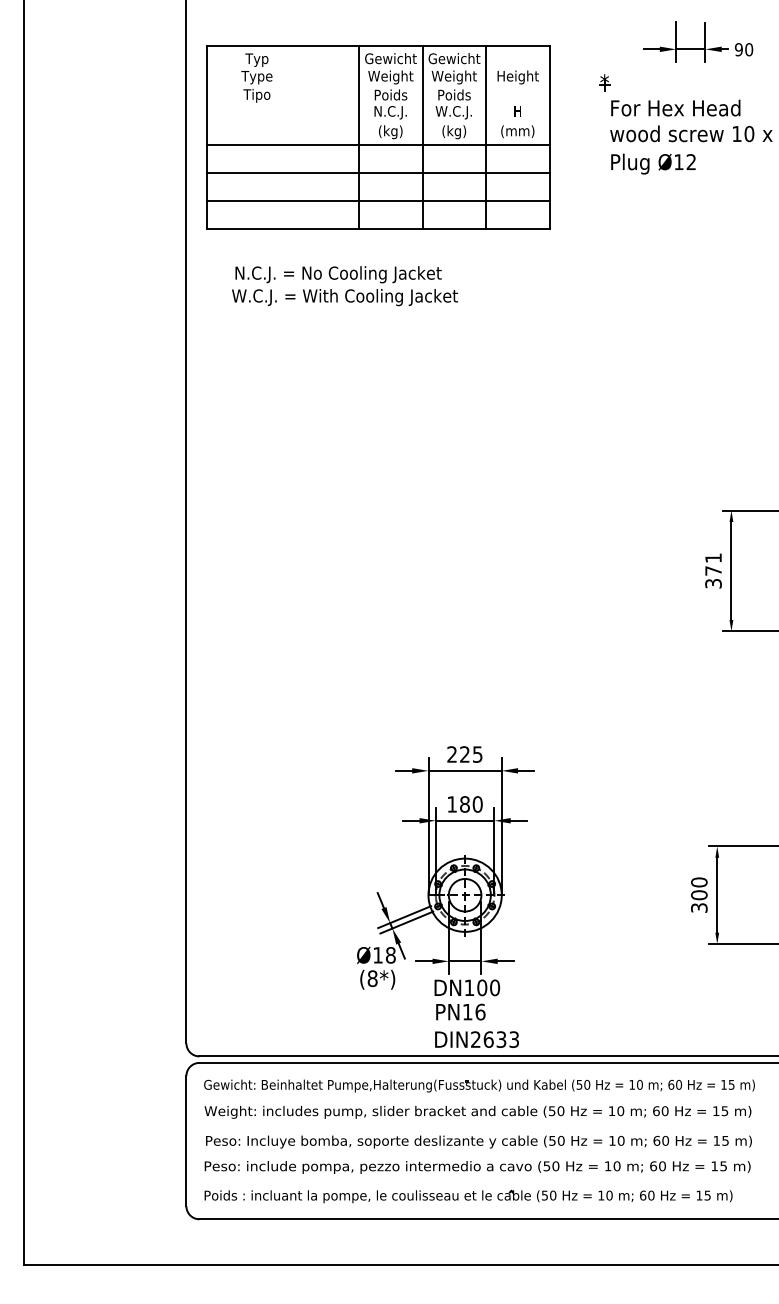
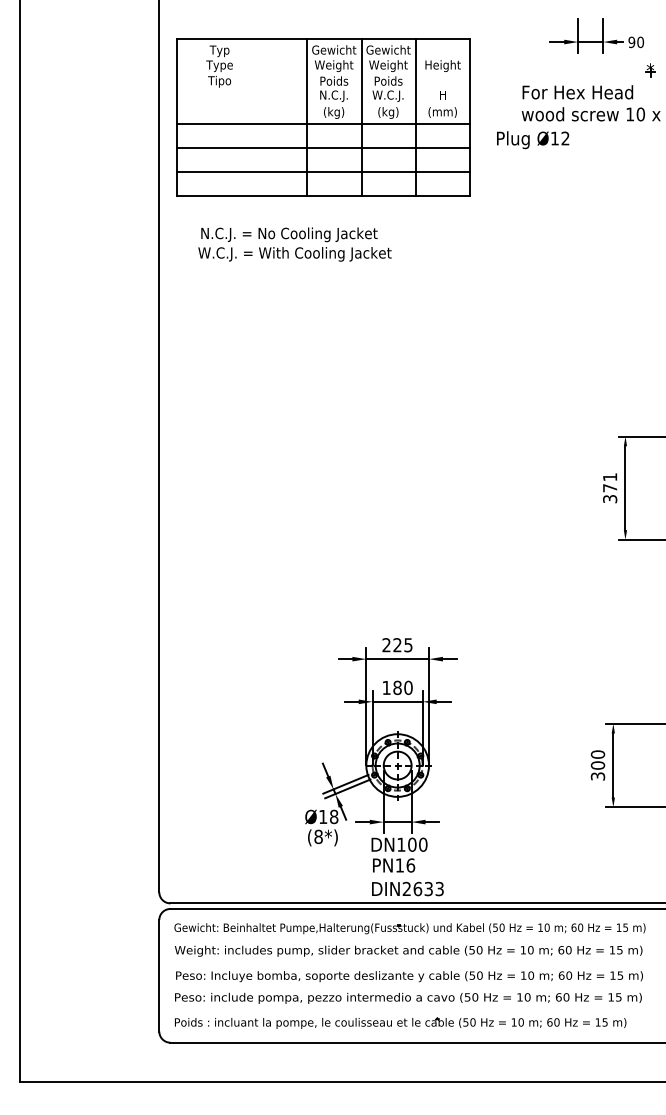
part: (604, 82) -> (650, 70), moved
text: (653, 163) -> (533, 139), moved

